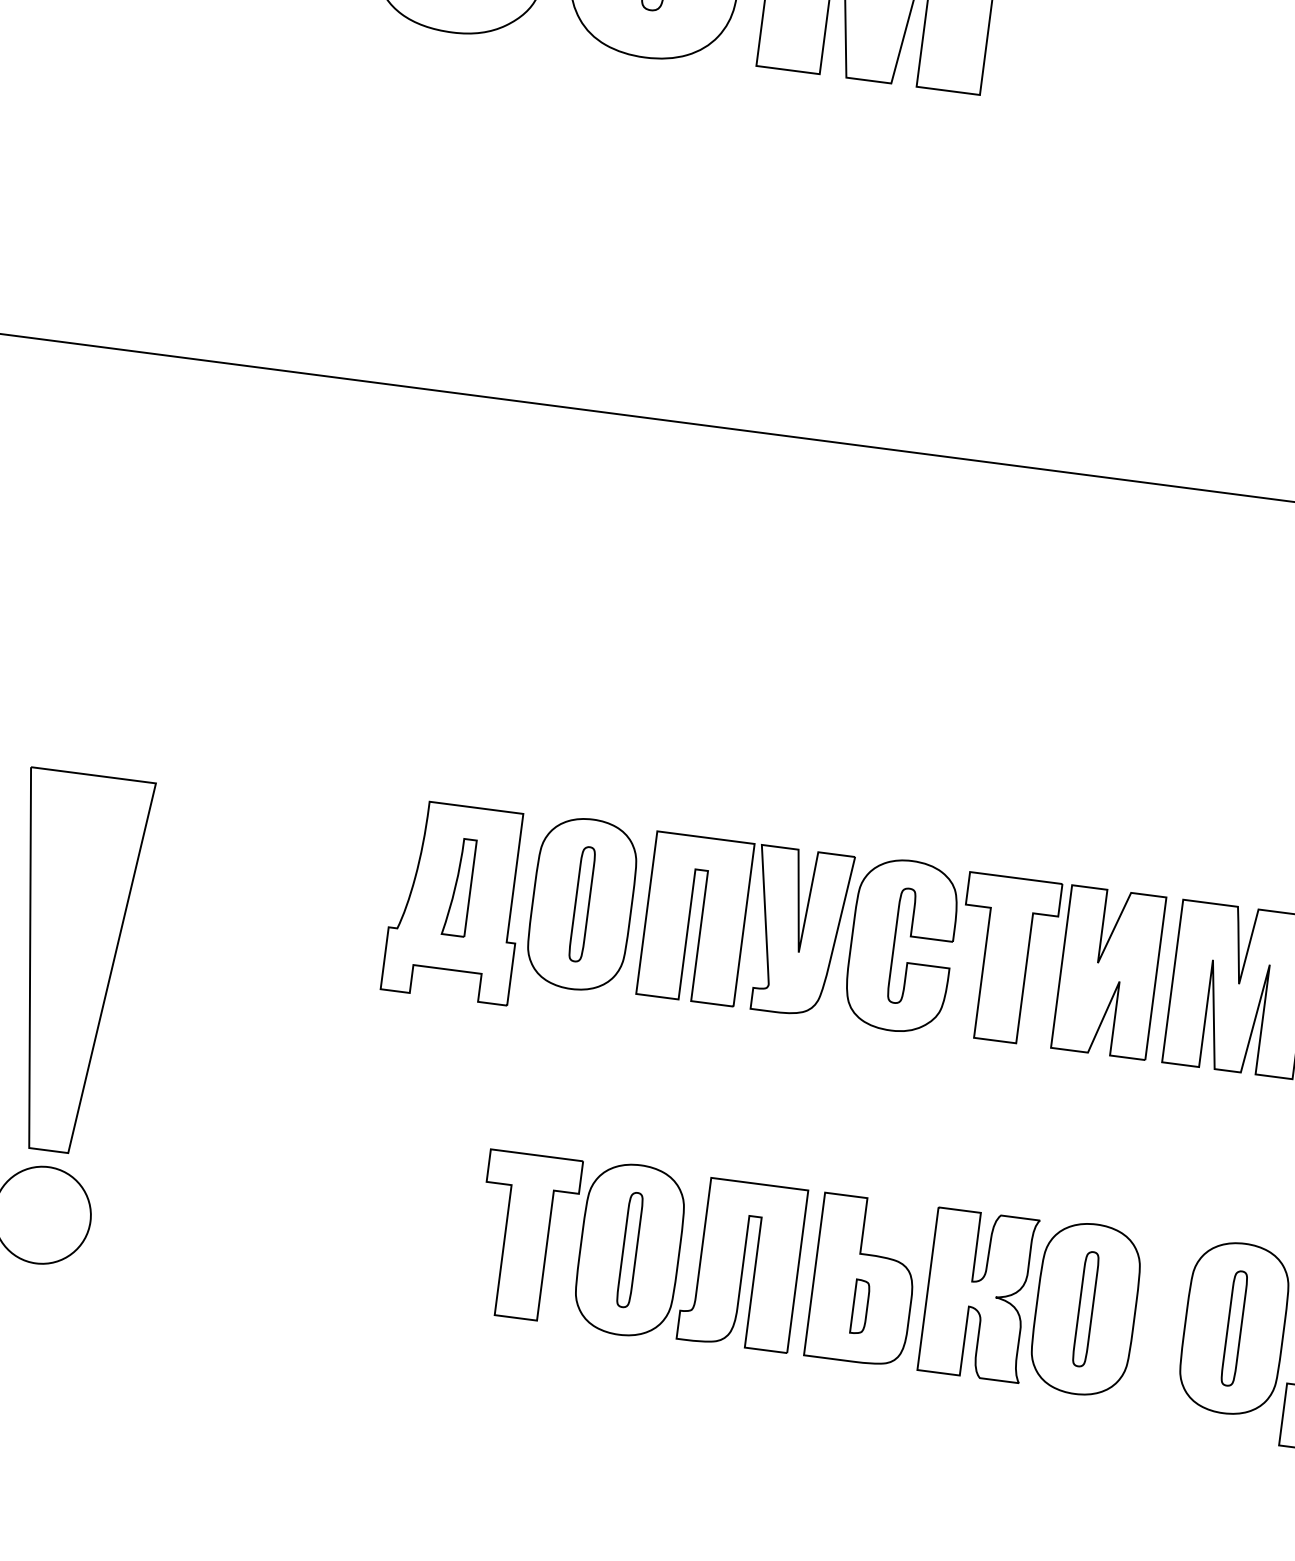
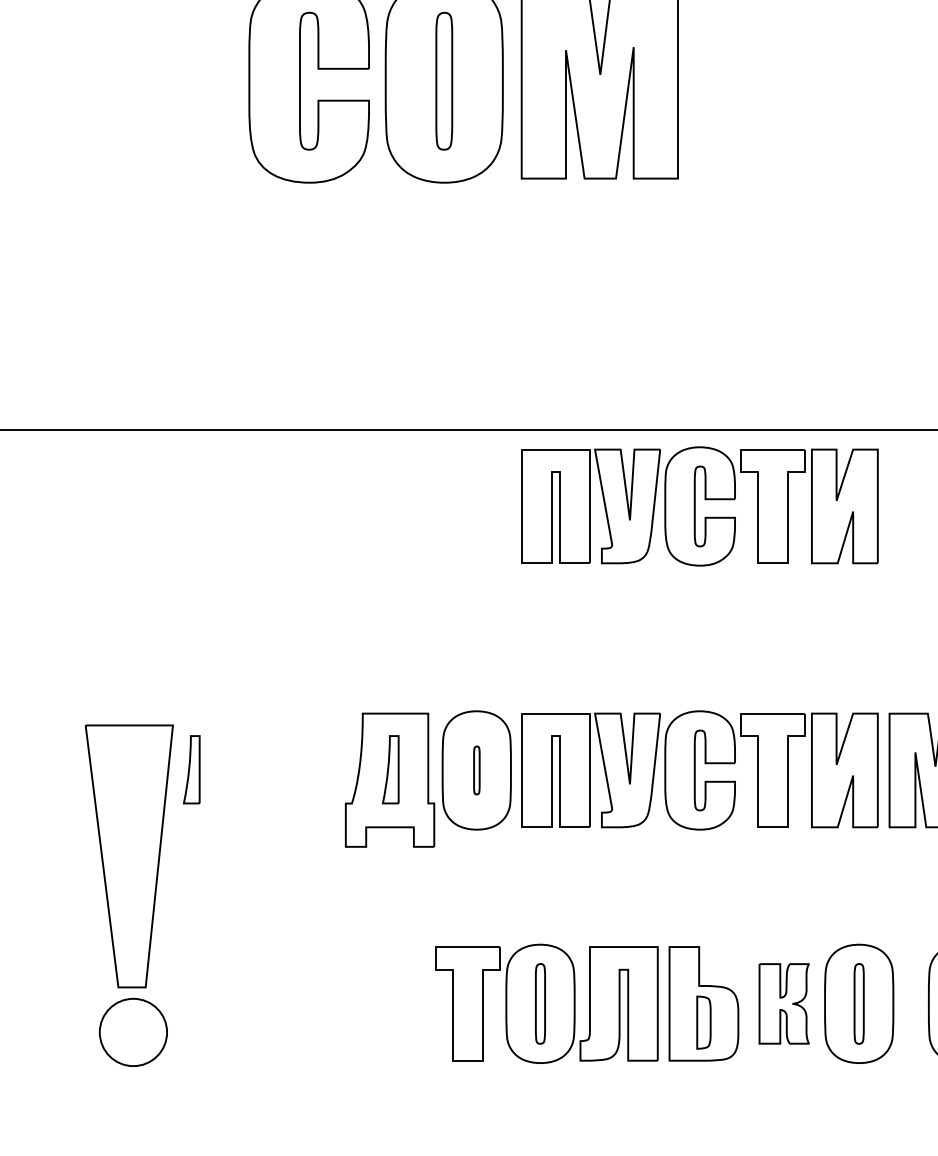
part: (949, 568) -> (699, 506), added
part: (174, 849) -> (191, 769), added
part: (581, 904) -> (476, 770), size x0.6
part: (979, 1294) -> (784, 1003), size x0.7
part: (859, 1305) -> (703, 1021), size x1.4

